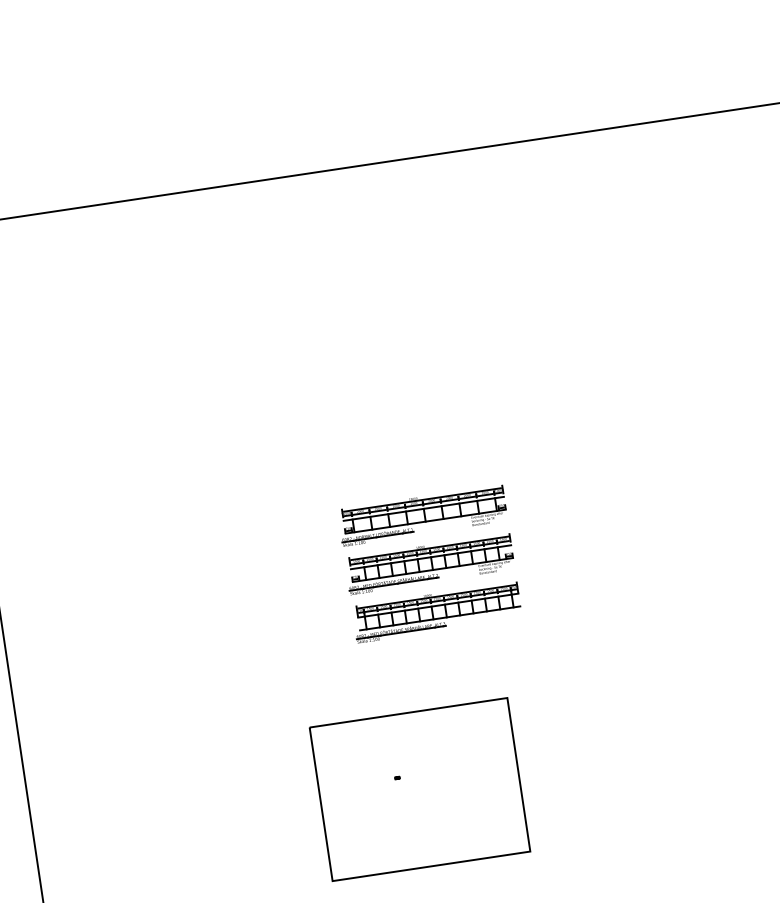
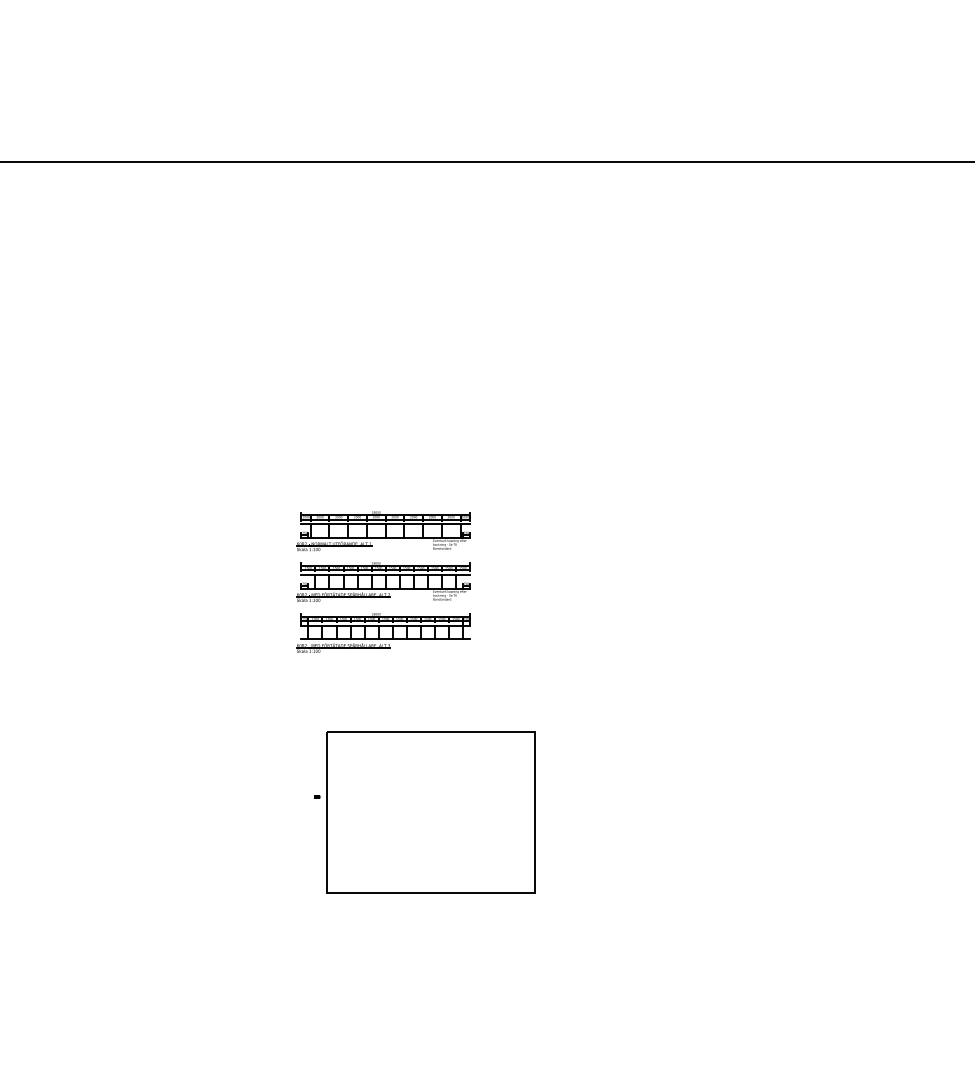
part: (419, 789) -> (430, 812), moved

